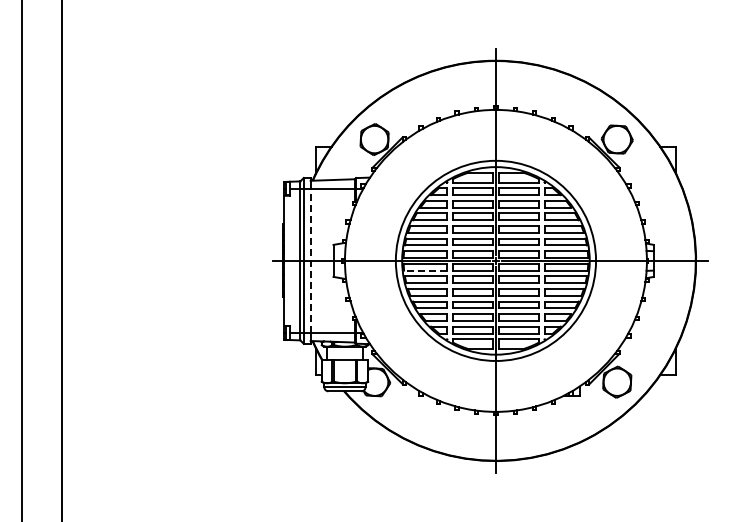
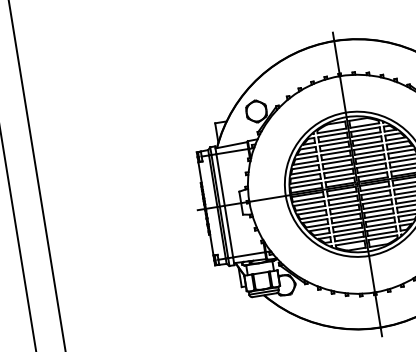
line: (310, 260) -> (224, 205), dashed -> solid
line: (425, 270) -> (308, 199), dashed -> solid

